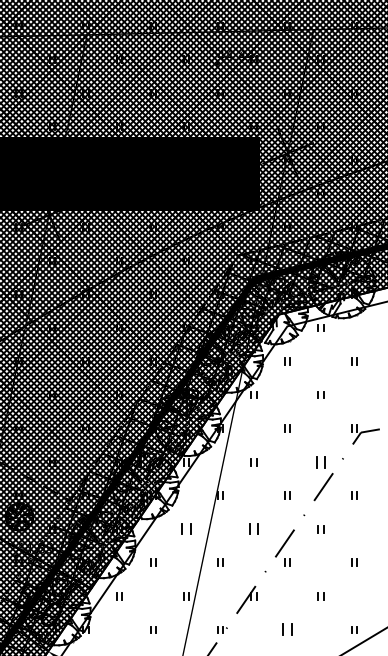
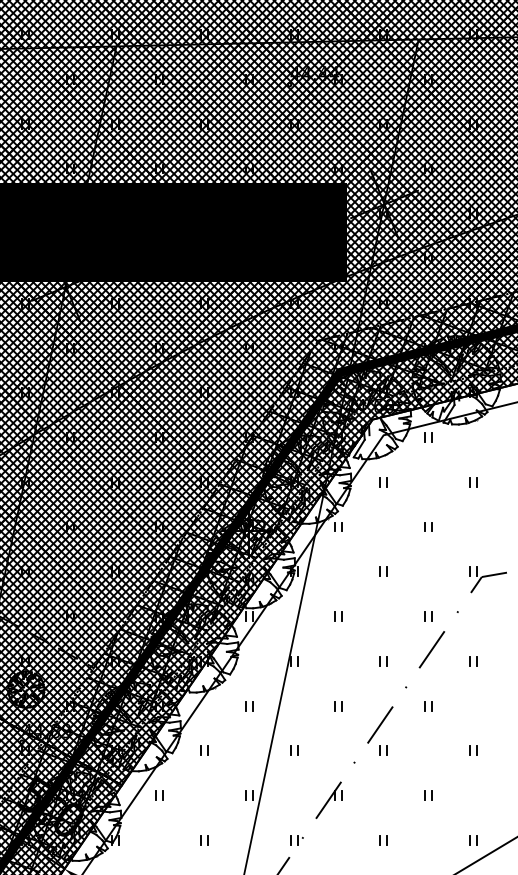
part: (321, 462) -> (428, 616), size x0.62
part: (186, 529) -> (249, 706), size x0.62
part: (253, 529) -> (338, 706), size x0.62
part: (287, 630) -> (383, 840), size x0.62

